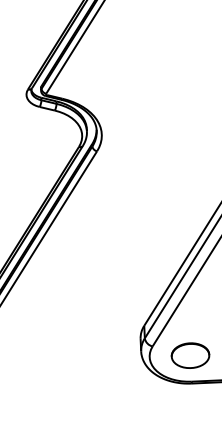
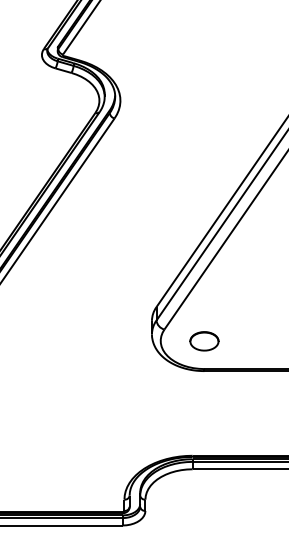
part: (190, 355) -> (204, 341), size x0.7

